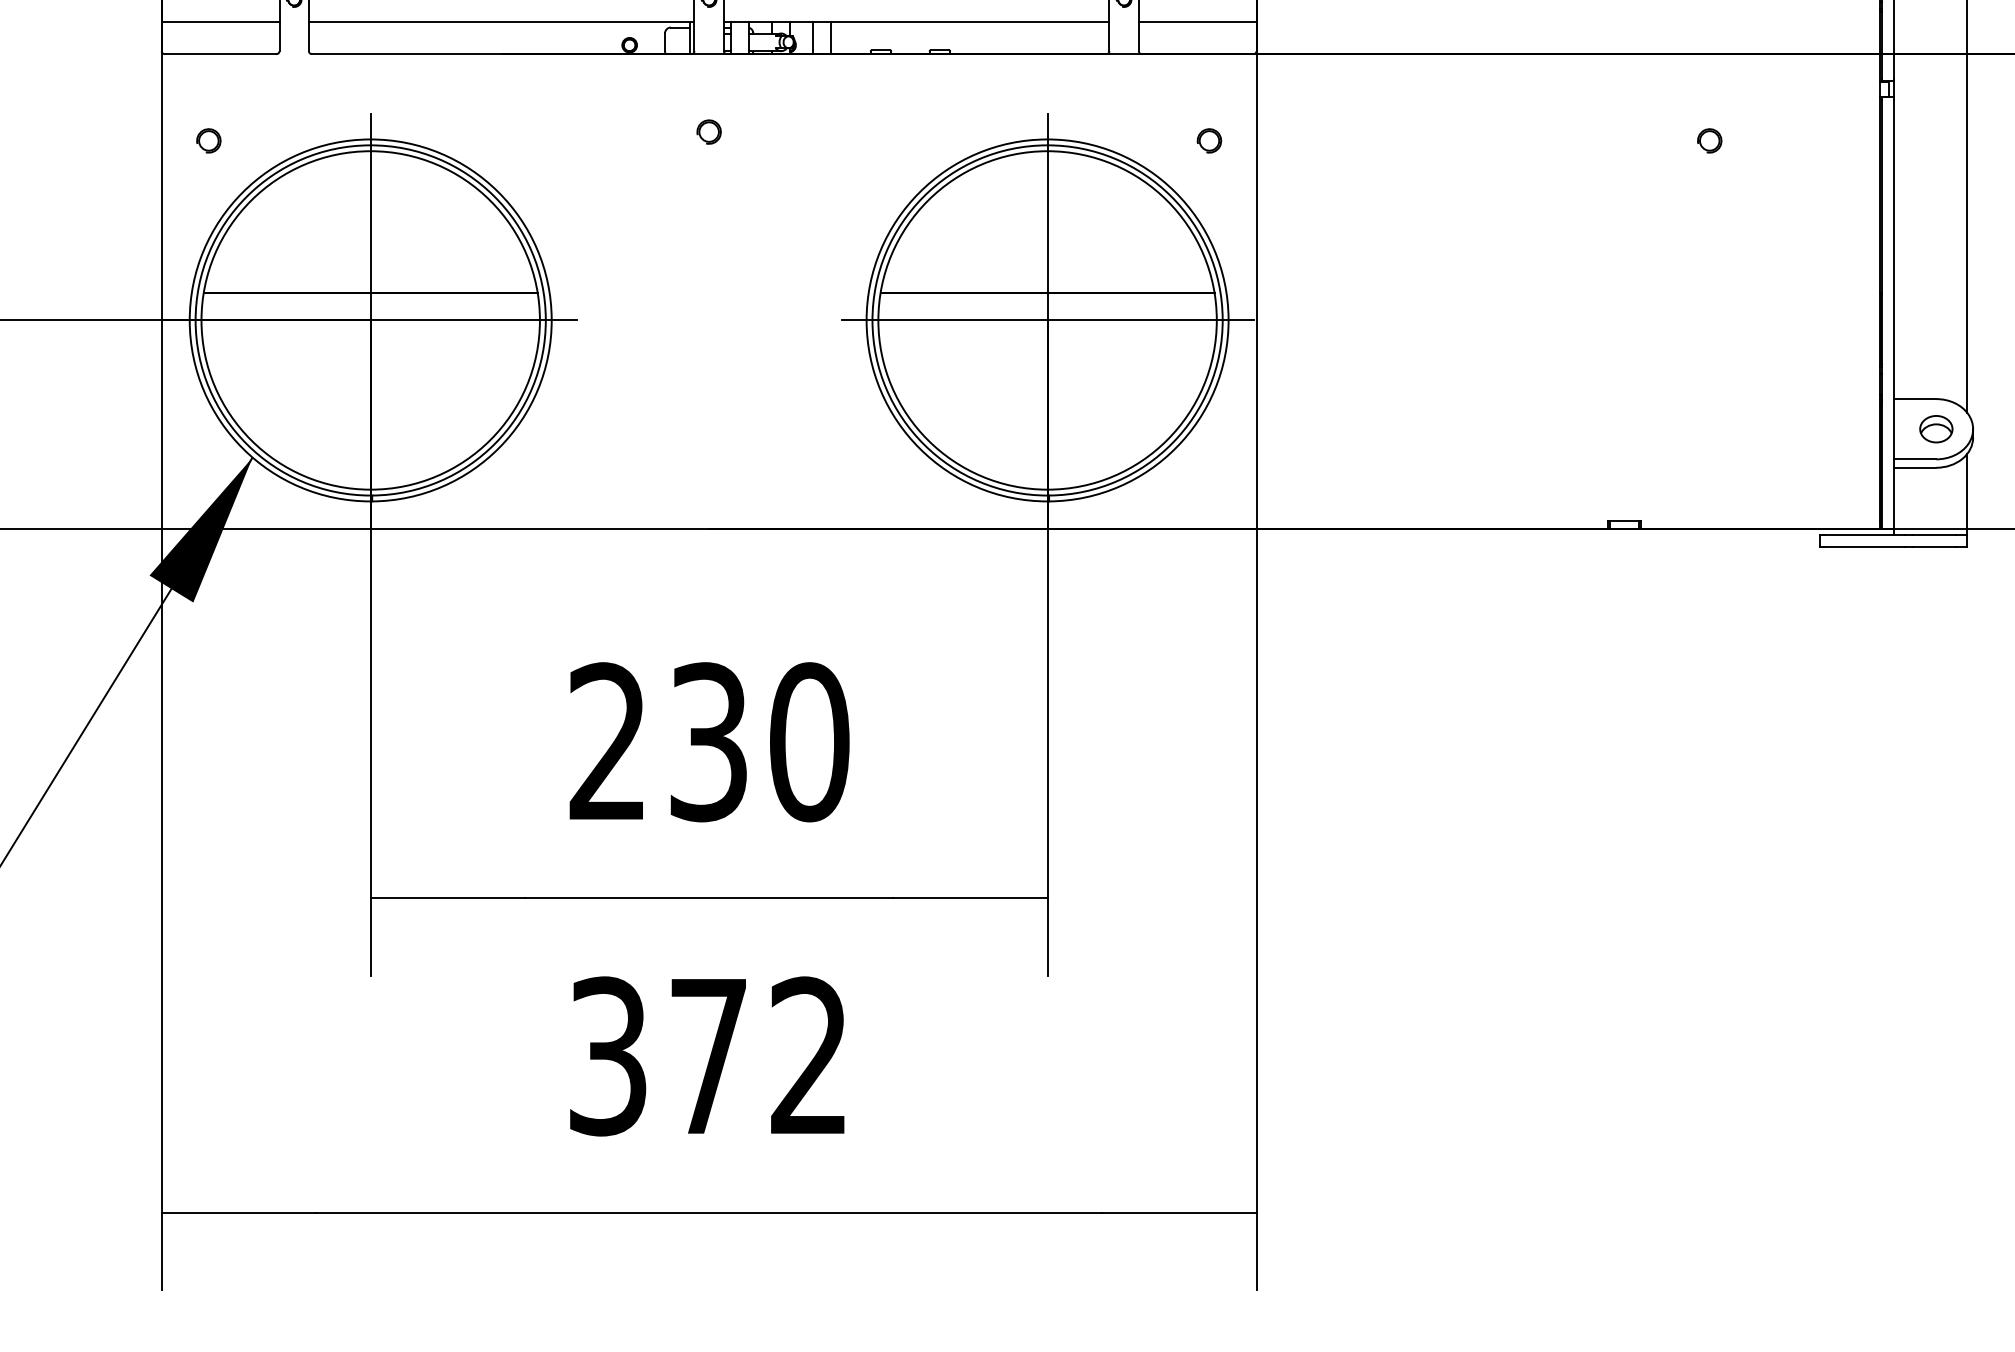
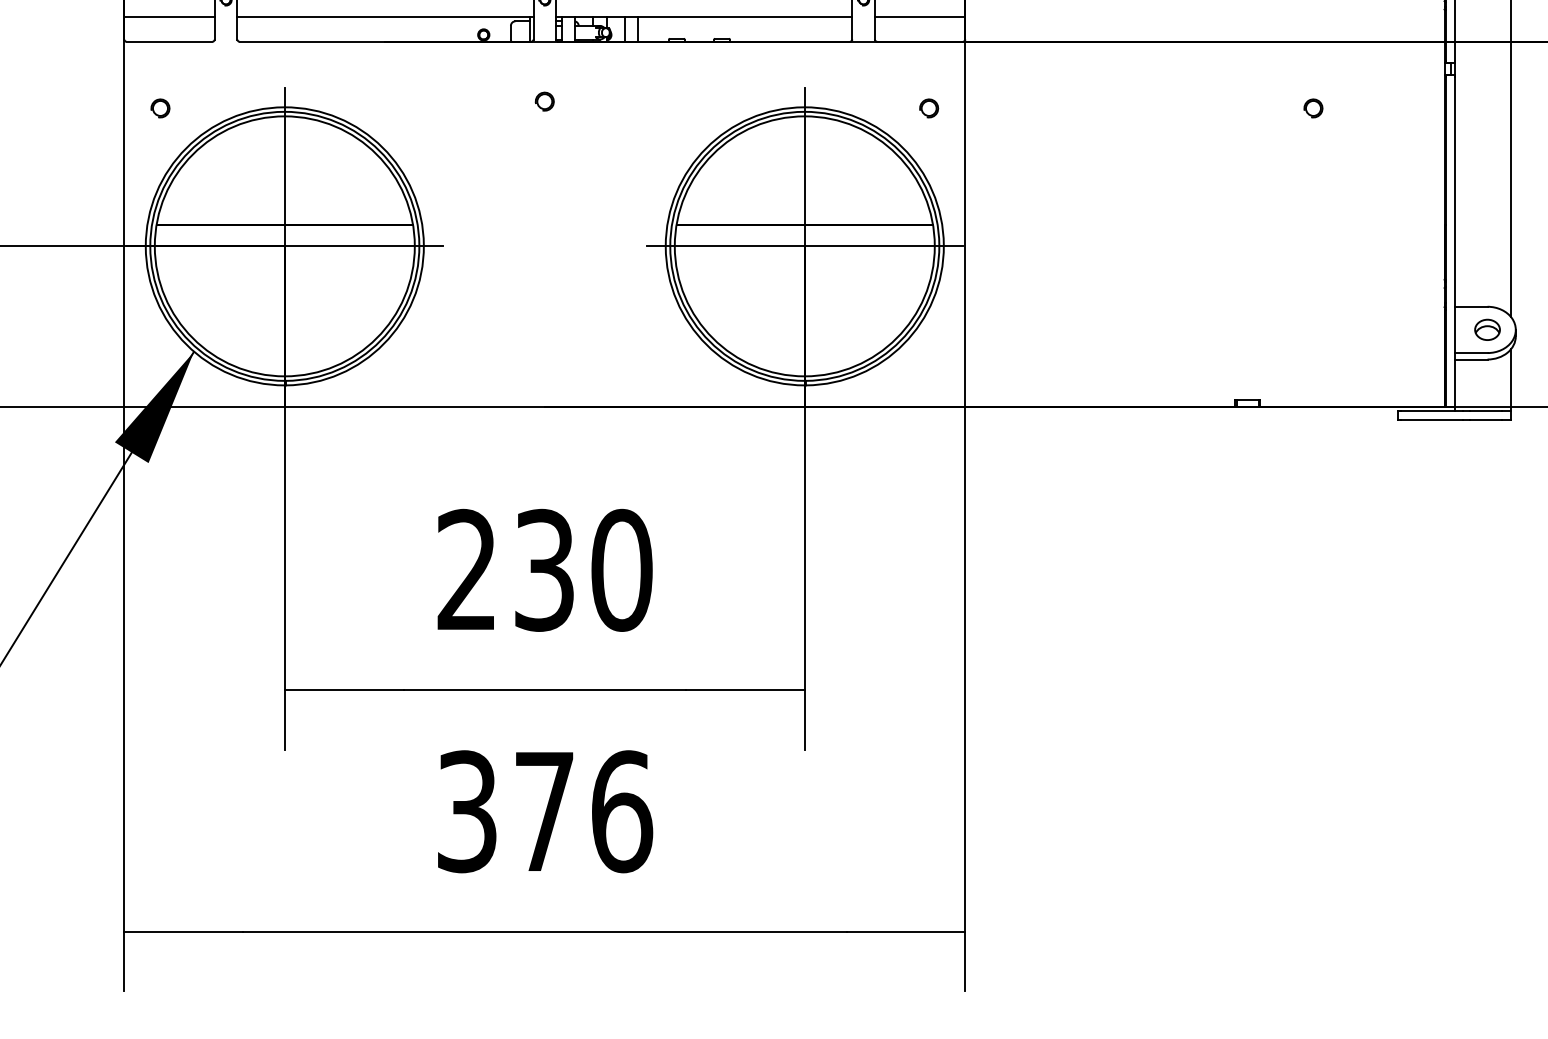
text: (810, 1056) -> (622, 811), 372 -> 376

